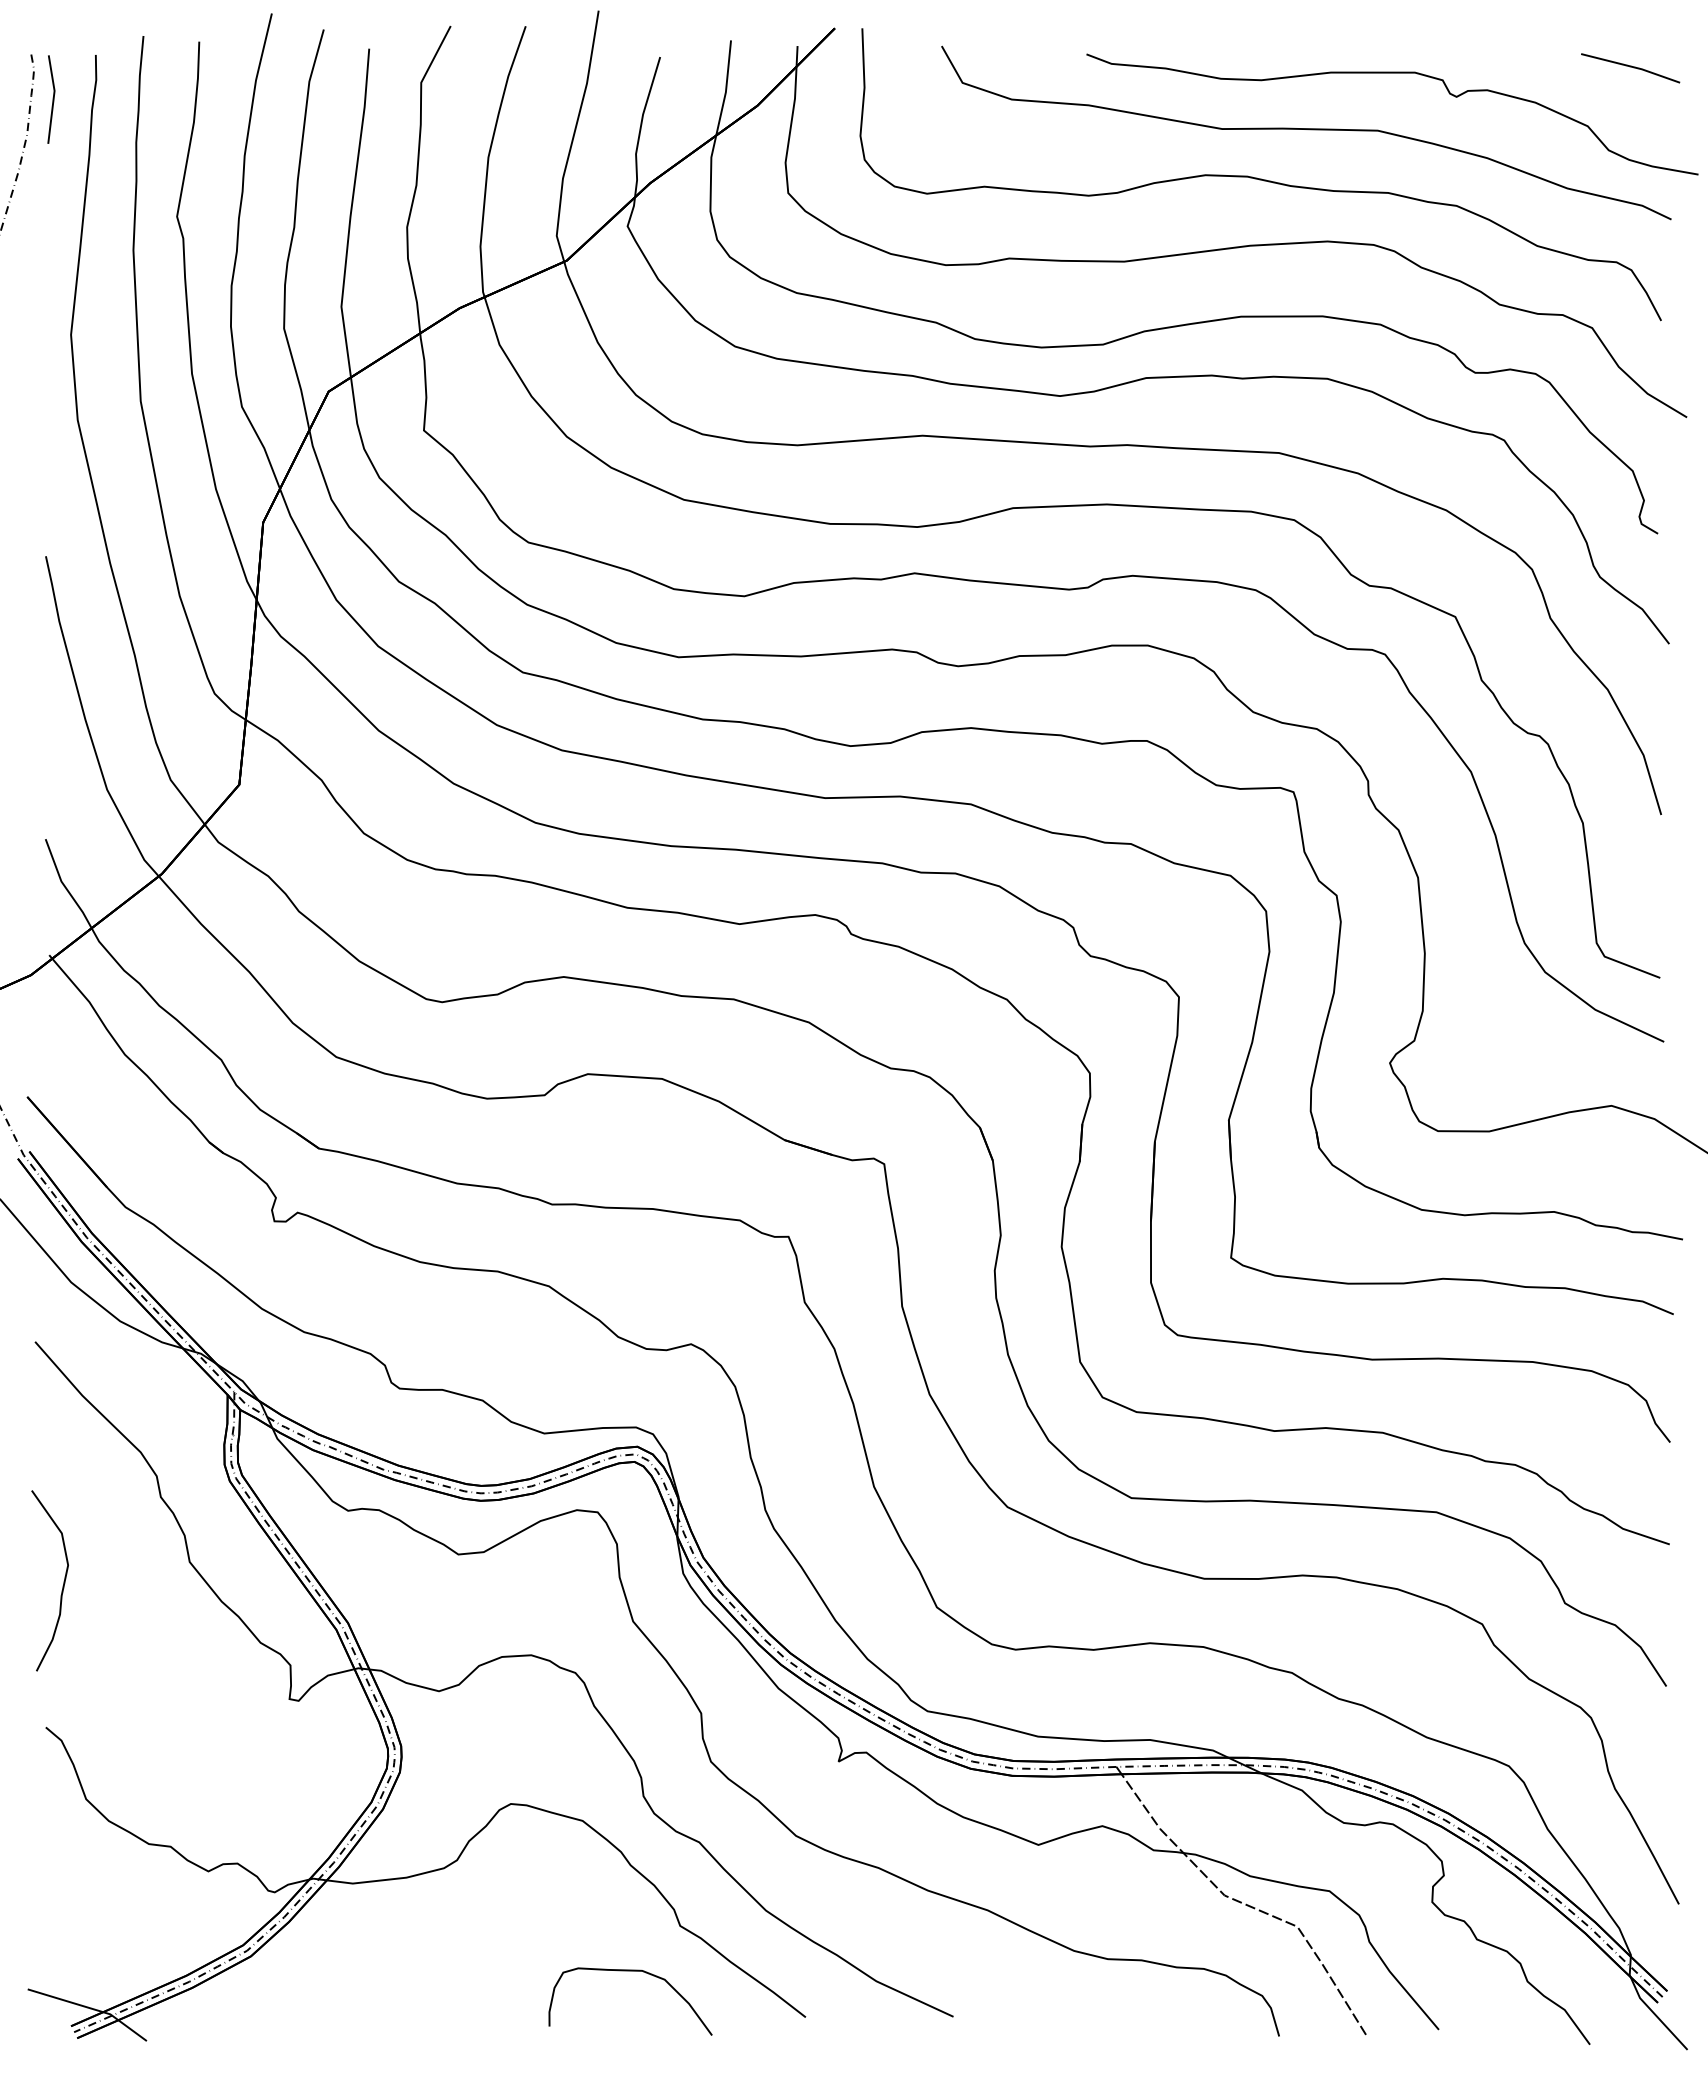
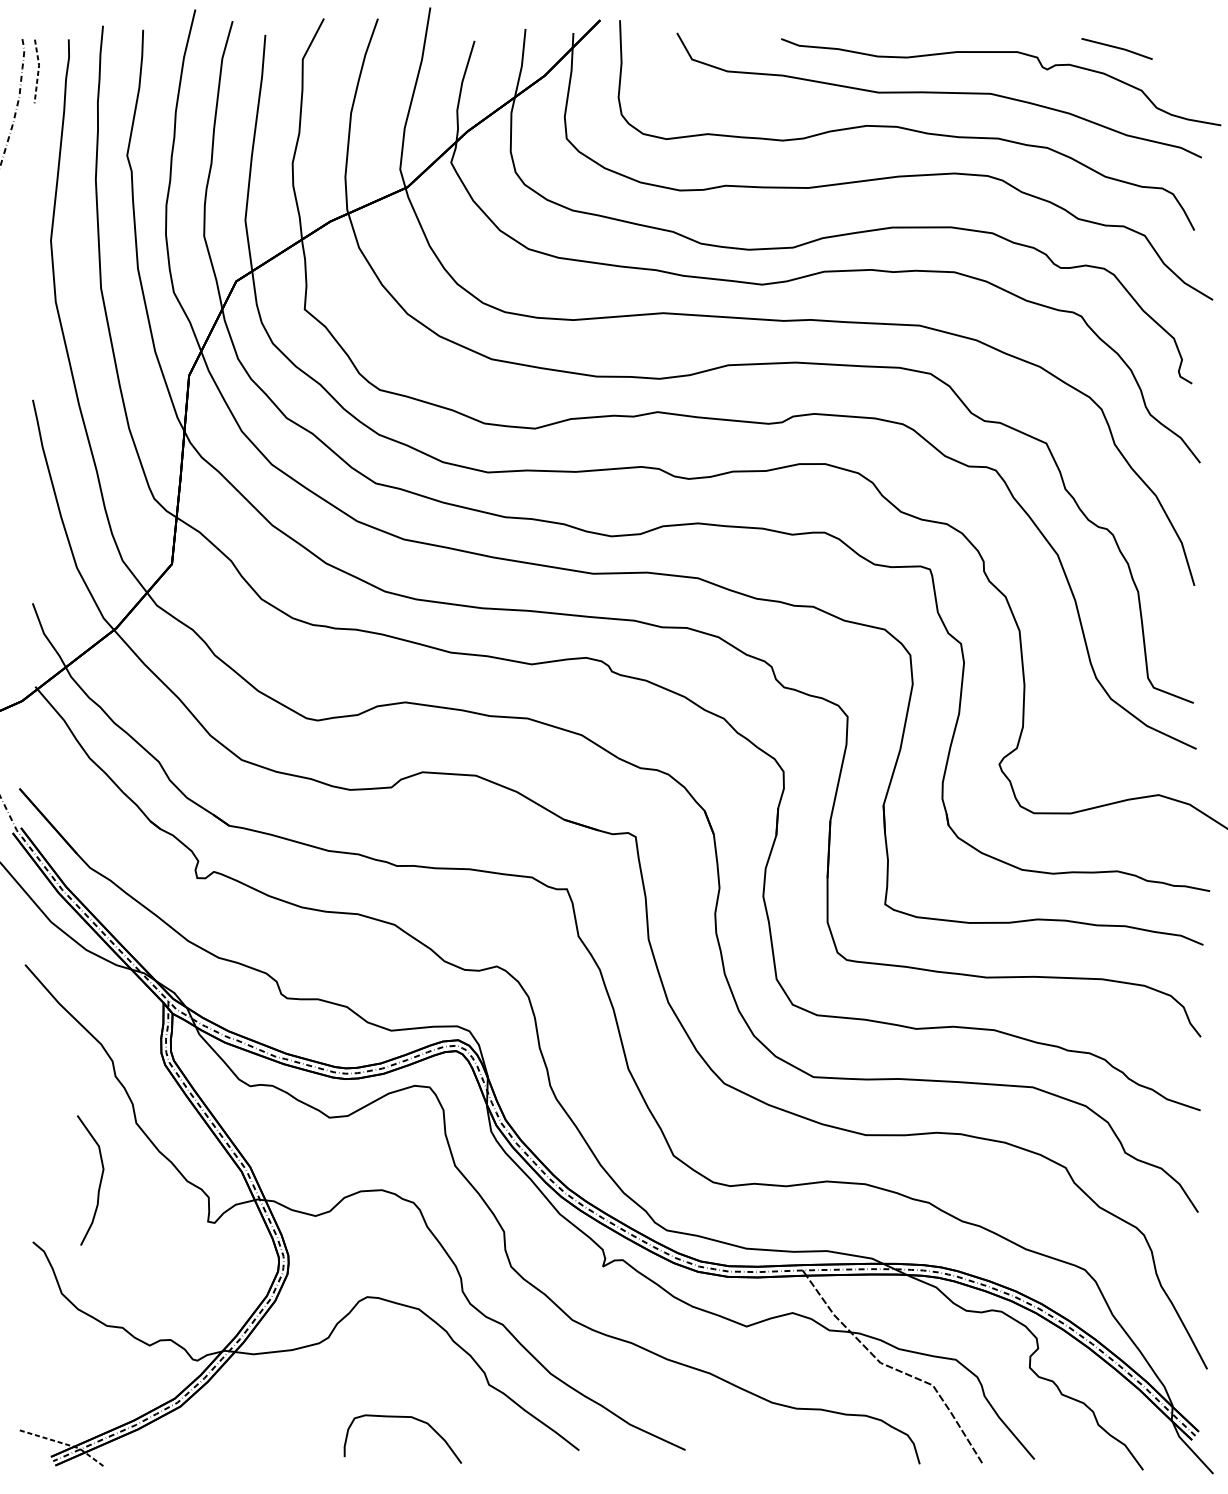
line: (1630, 67) -> (1117, 48), moved
line: (53, 98) -> (38, 70), solid -> dashed
curve: (63, 1581) -> (100, 1180), moved
curve: (630, 1971) -> (402, 1417), moved
line: (91, 2008) -> (65, 1444), solid -> dashed

